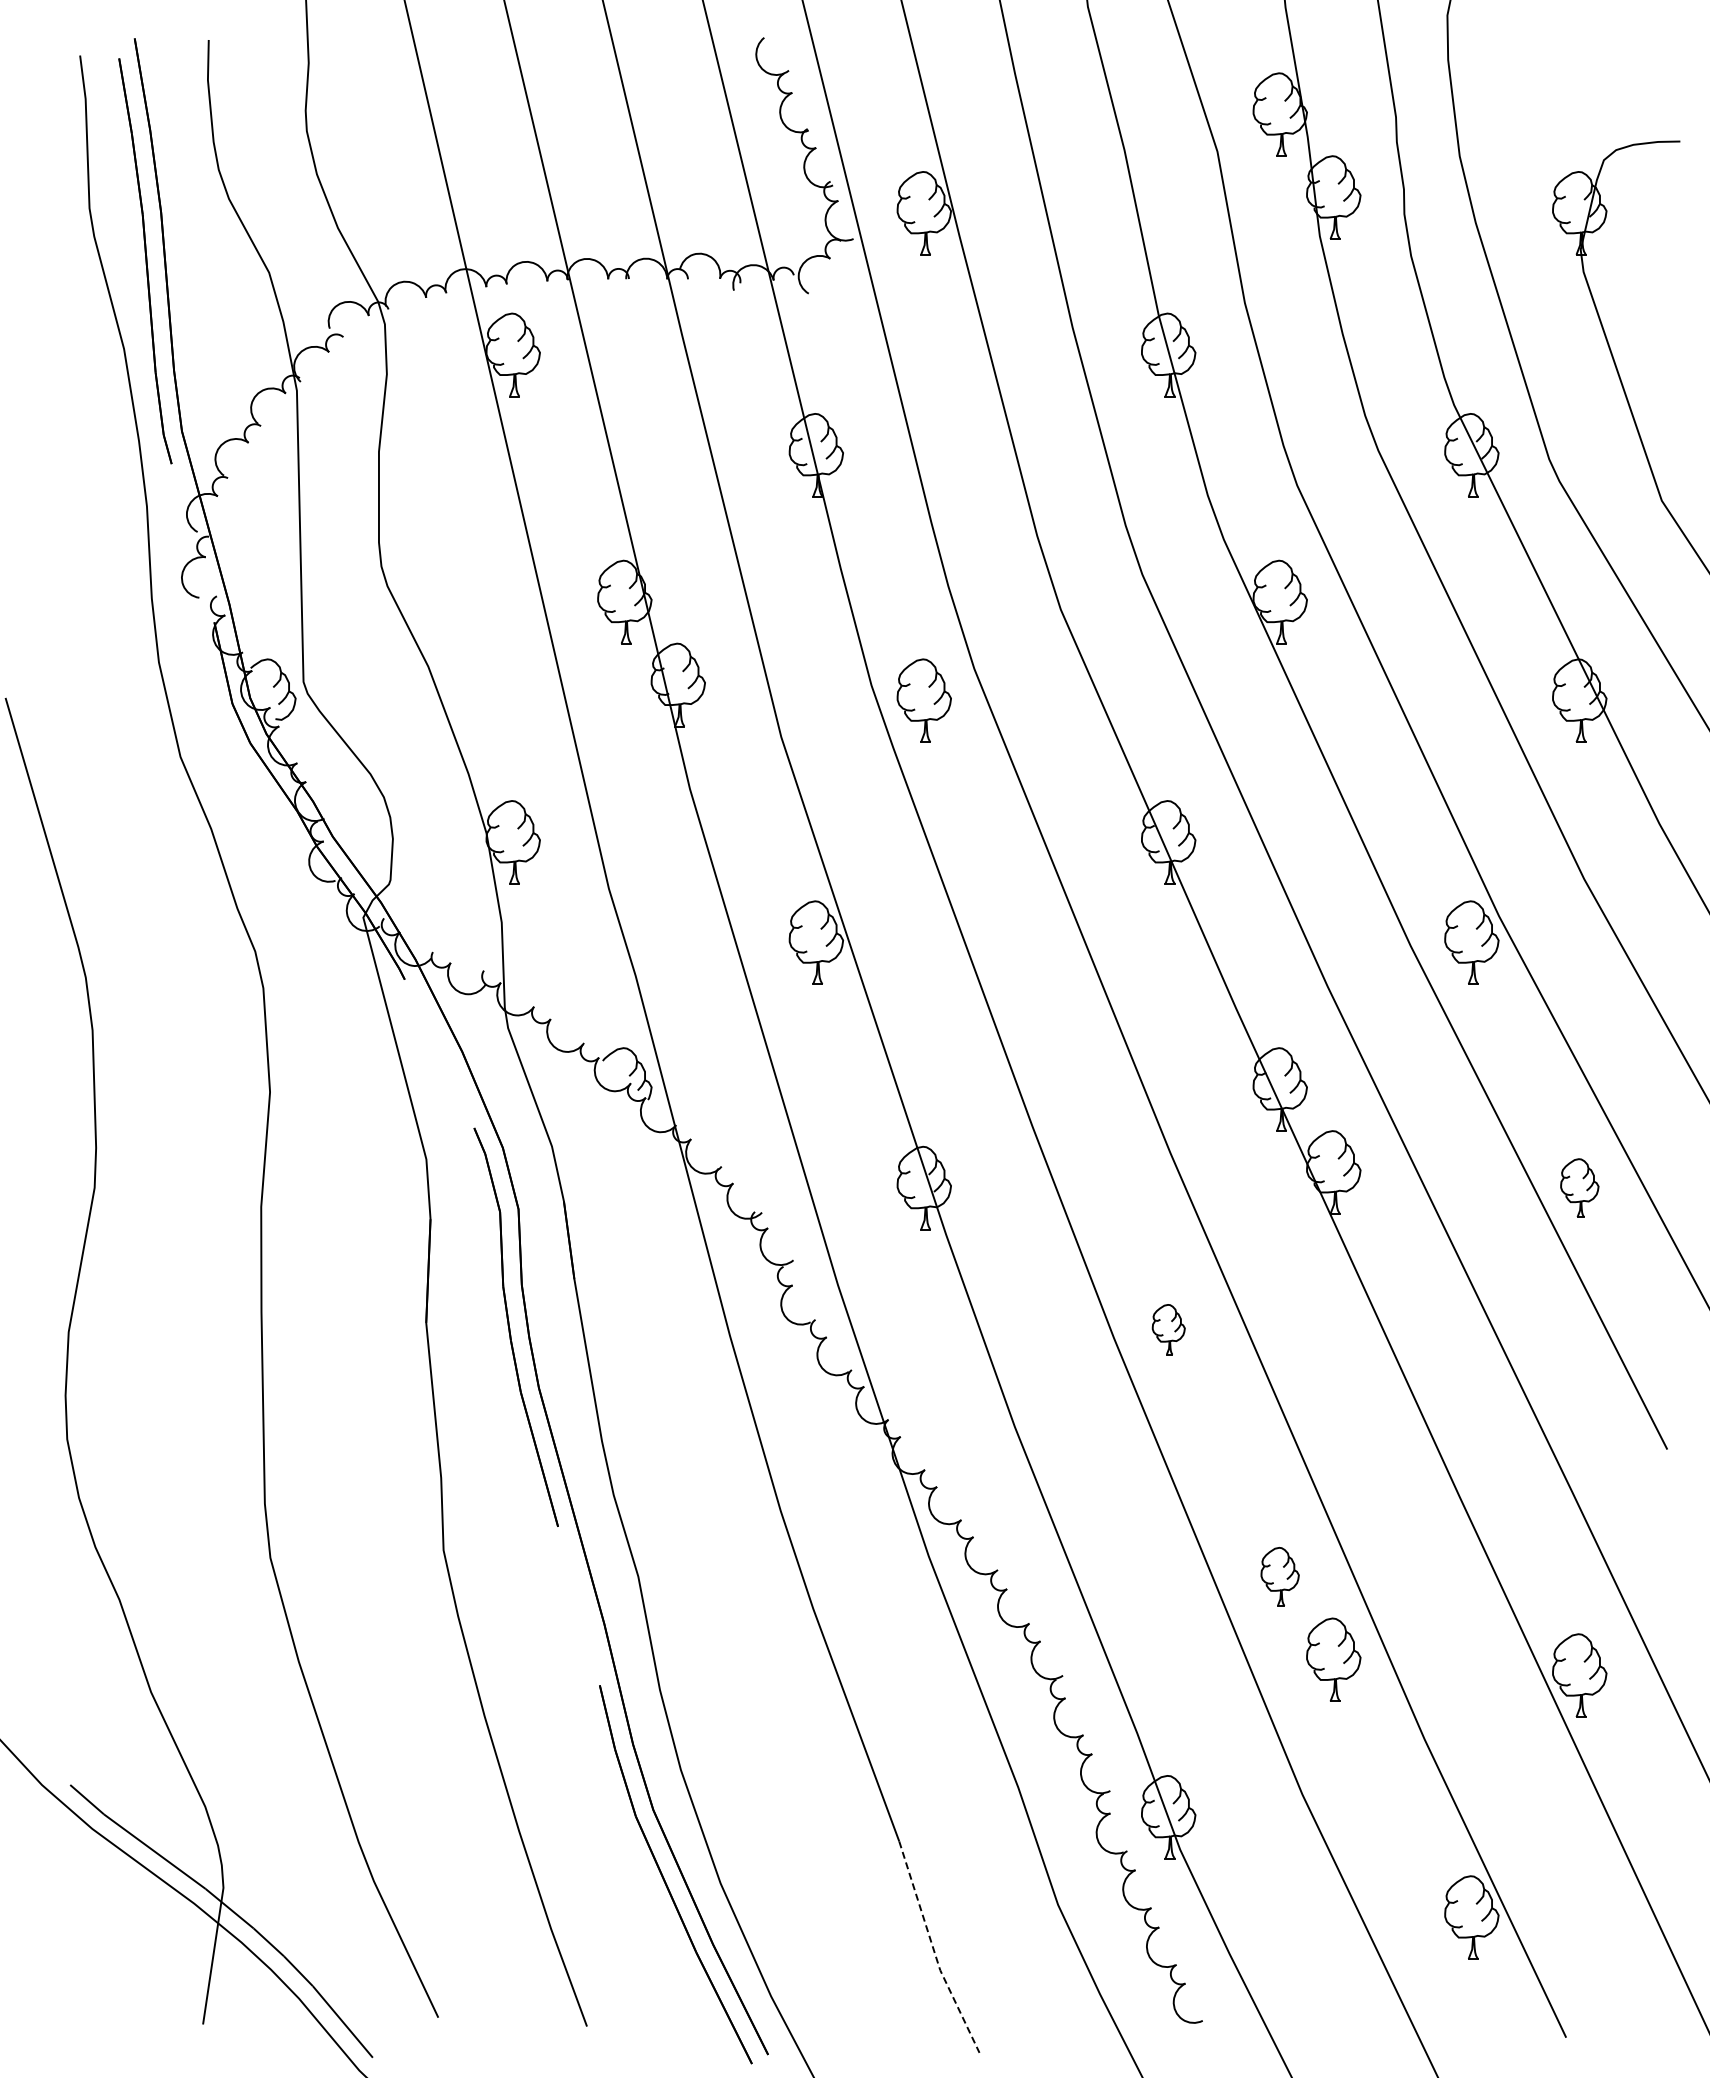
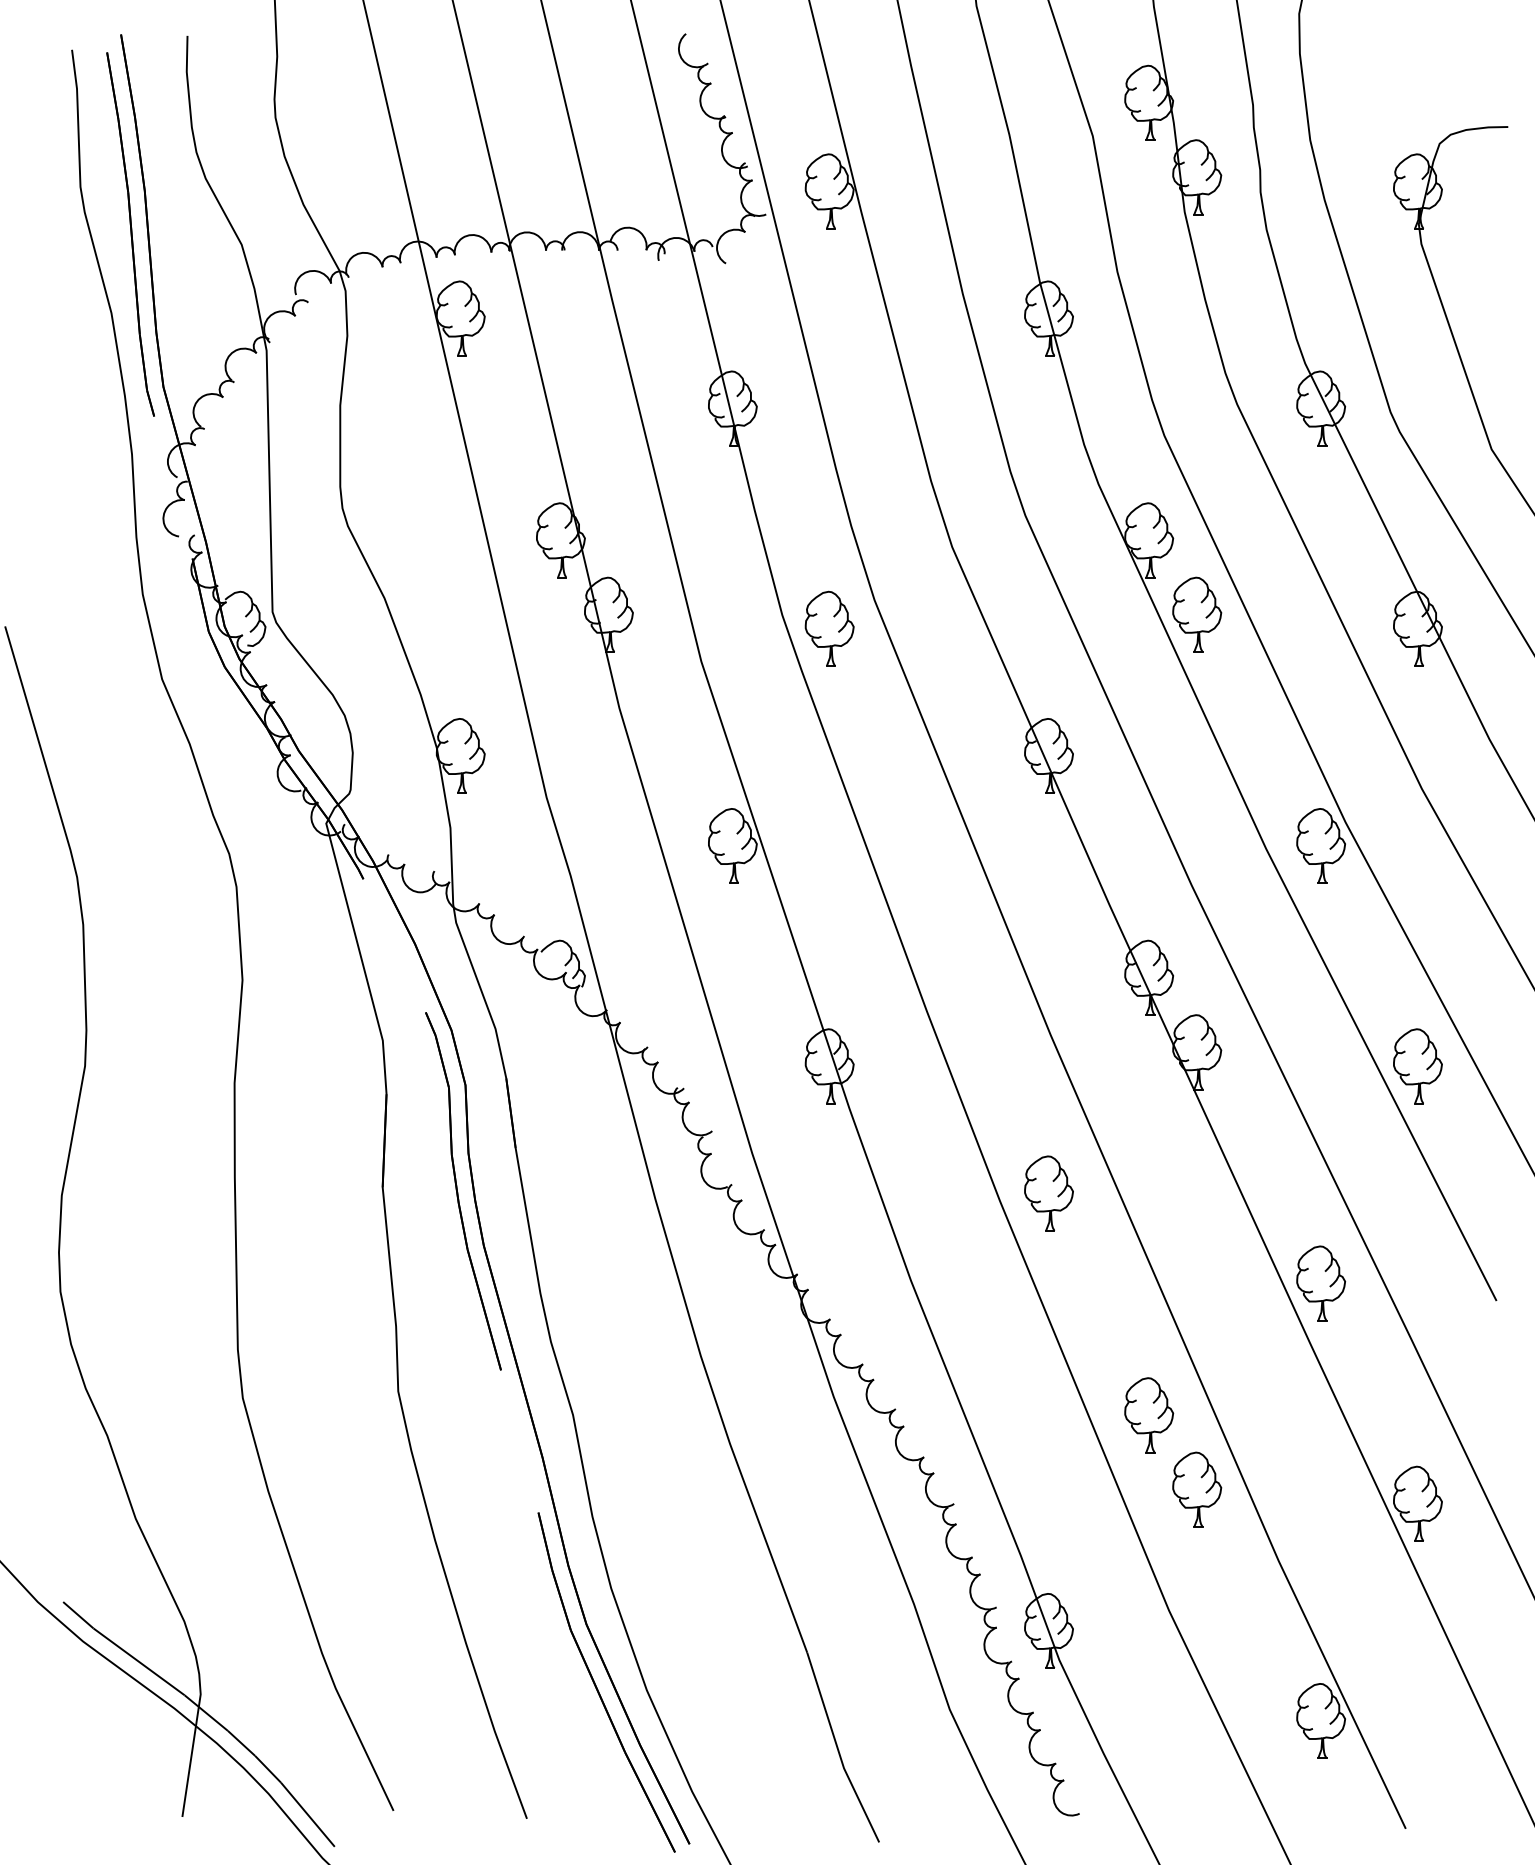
part: (1333, 684) -> (1196, 614), added
part: (1579, 1187) -> (1417, 1065), size x1.43
part: (1168, 1329) -> (1048, 1193), size x1.67
part: (1471, 1429) -> (1320, 1282), added
part: (1279, 1576) -> (1148, 1414), size x1.43
line: (933, 1950) -> (837, 1750), dashed -> solid

